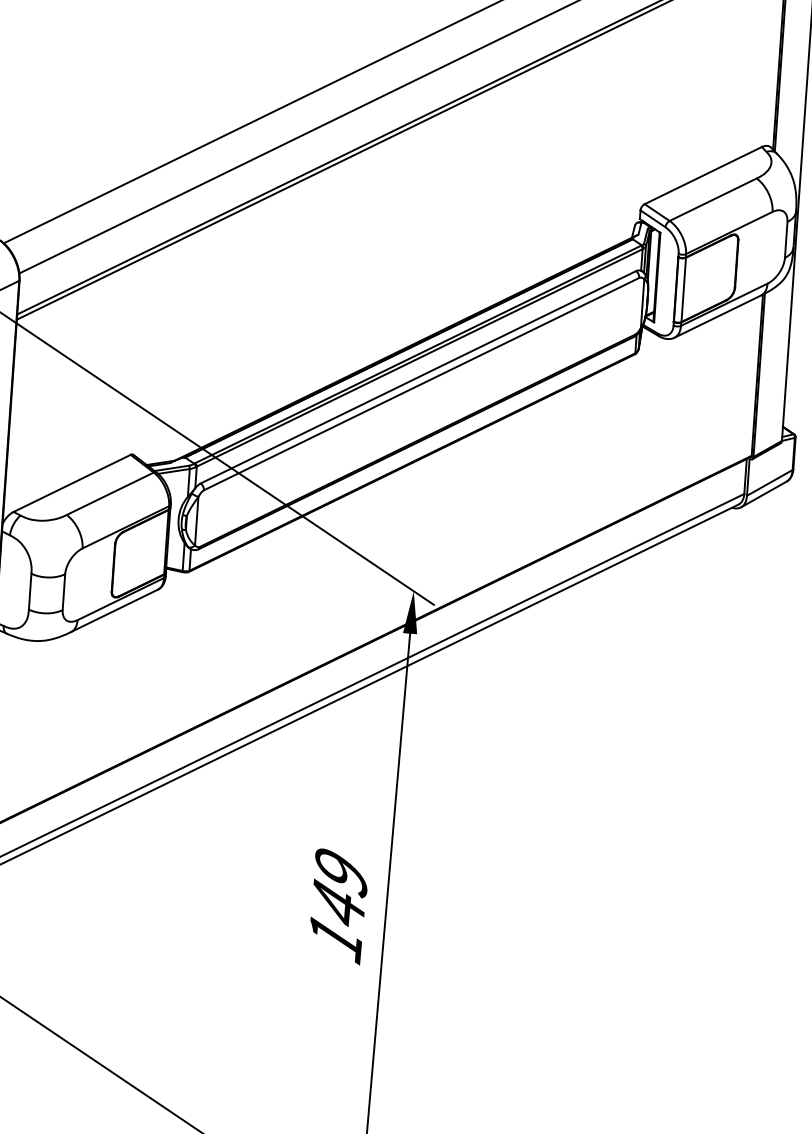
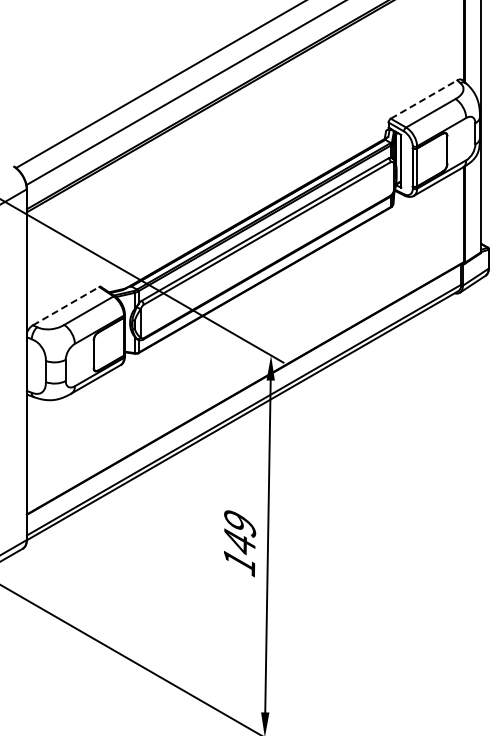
line: (704, 175) -> (424, 99), solid -> dashed
line: (72, 482) -> (66, 305), solid -> dashed

